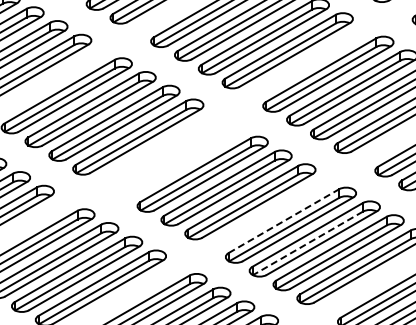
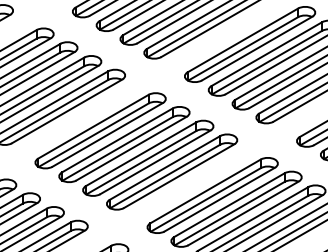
part: (178, 160) -> (100, 130), added
line: (283, 221) -> (205, 191), dashed -> solid
line: (307, 243) -> (229, 213), dashed -> solid

